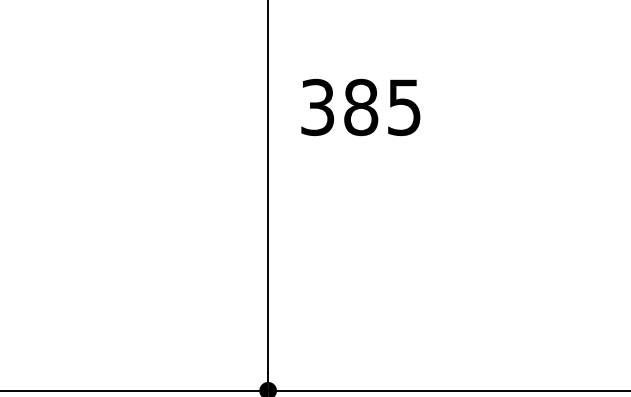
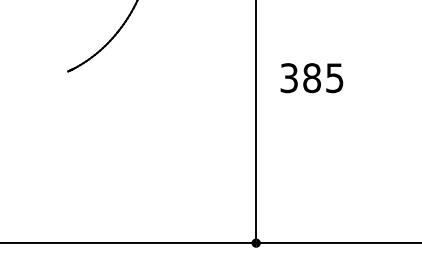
text: (360, 108) -> (311, 78), moved

